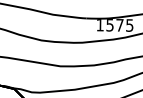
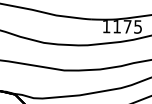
text: (109, 25) -> (116, 26), 1575 -> 1175

